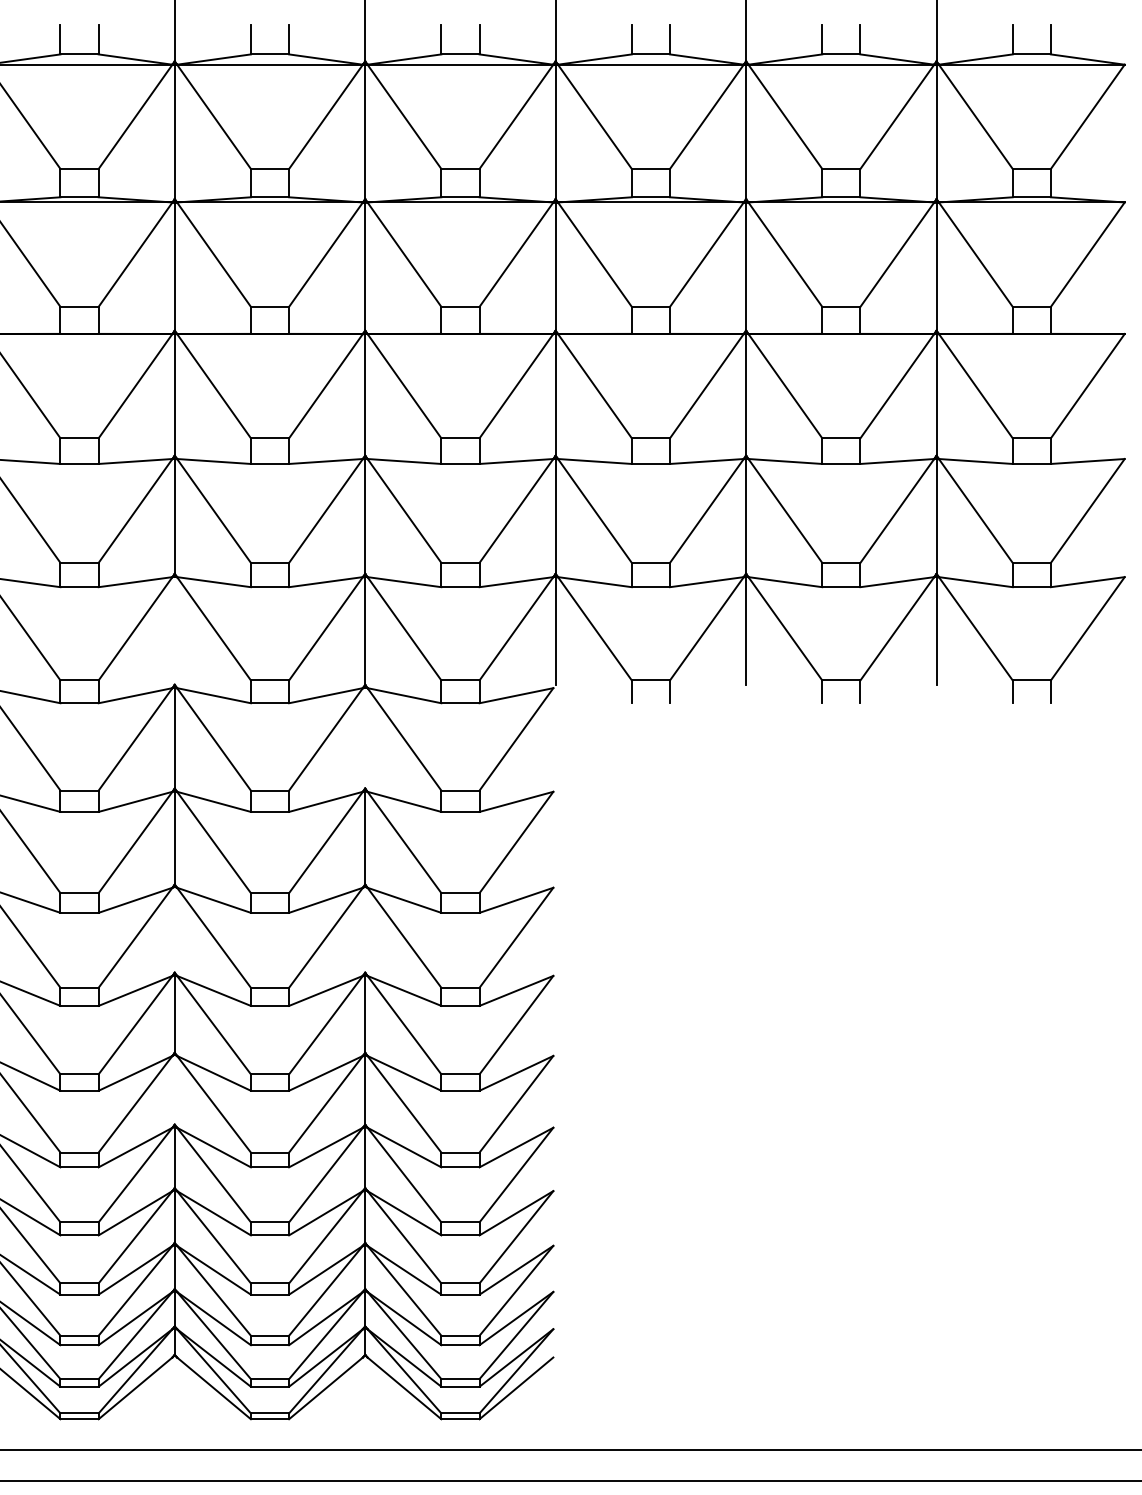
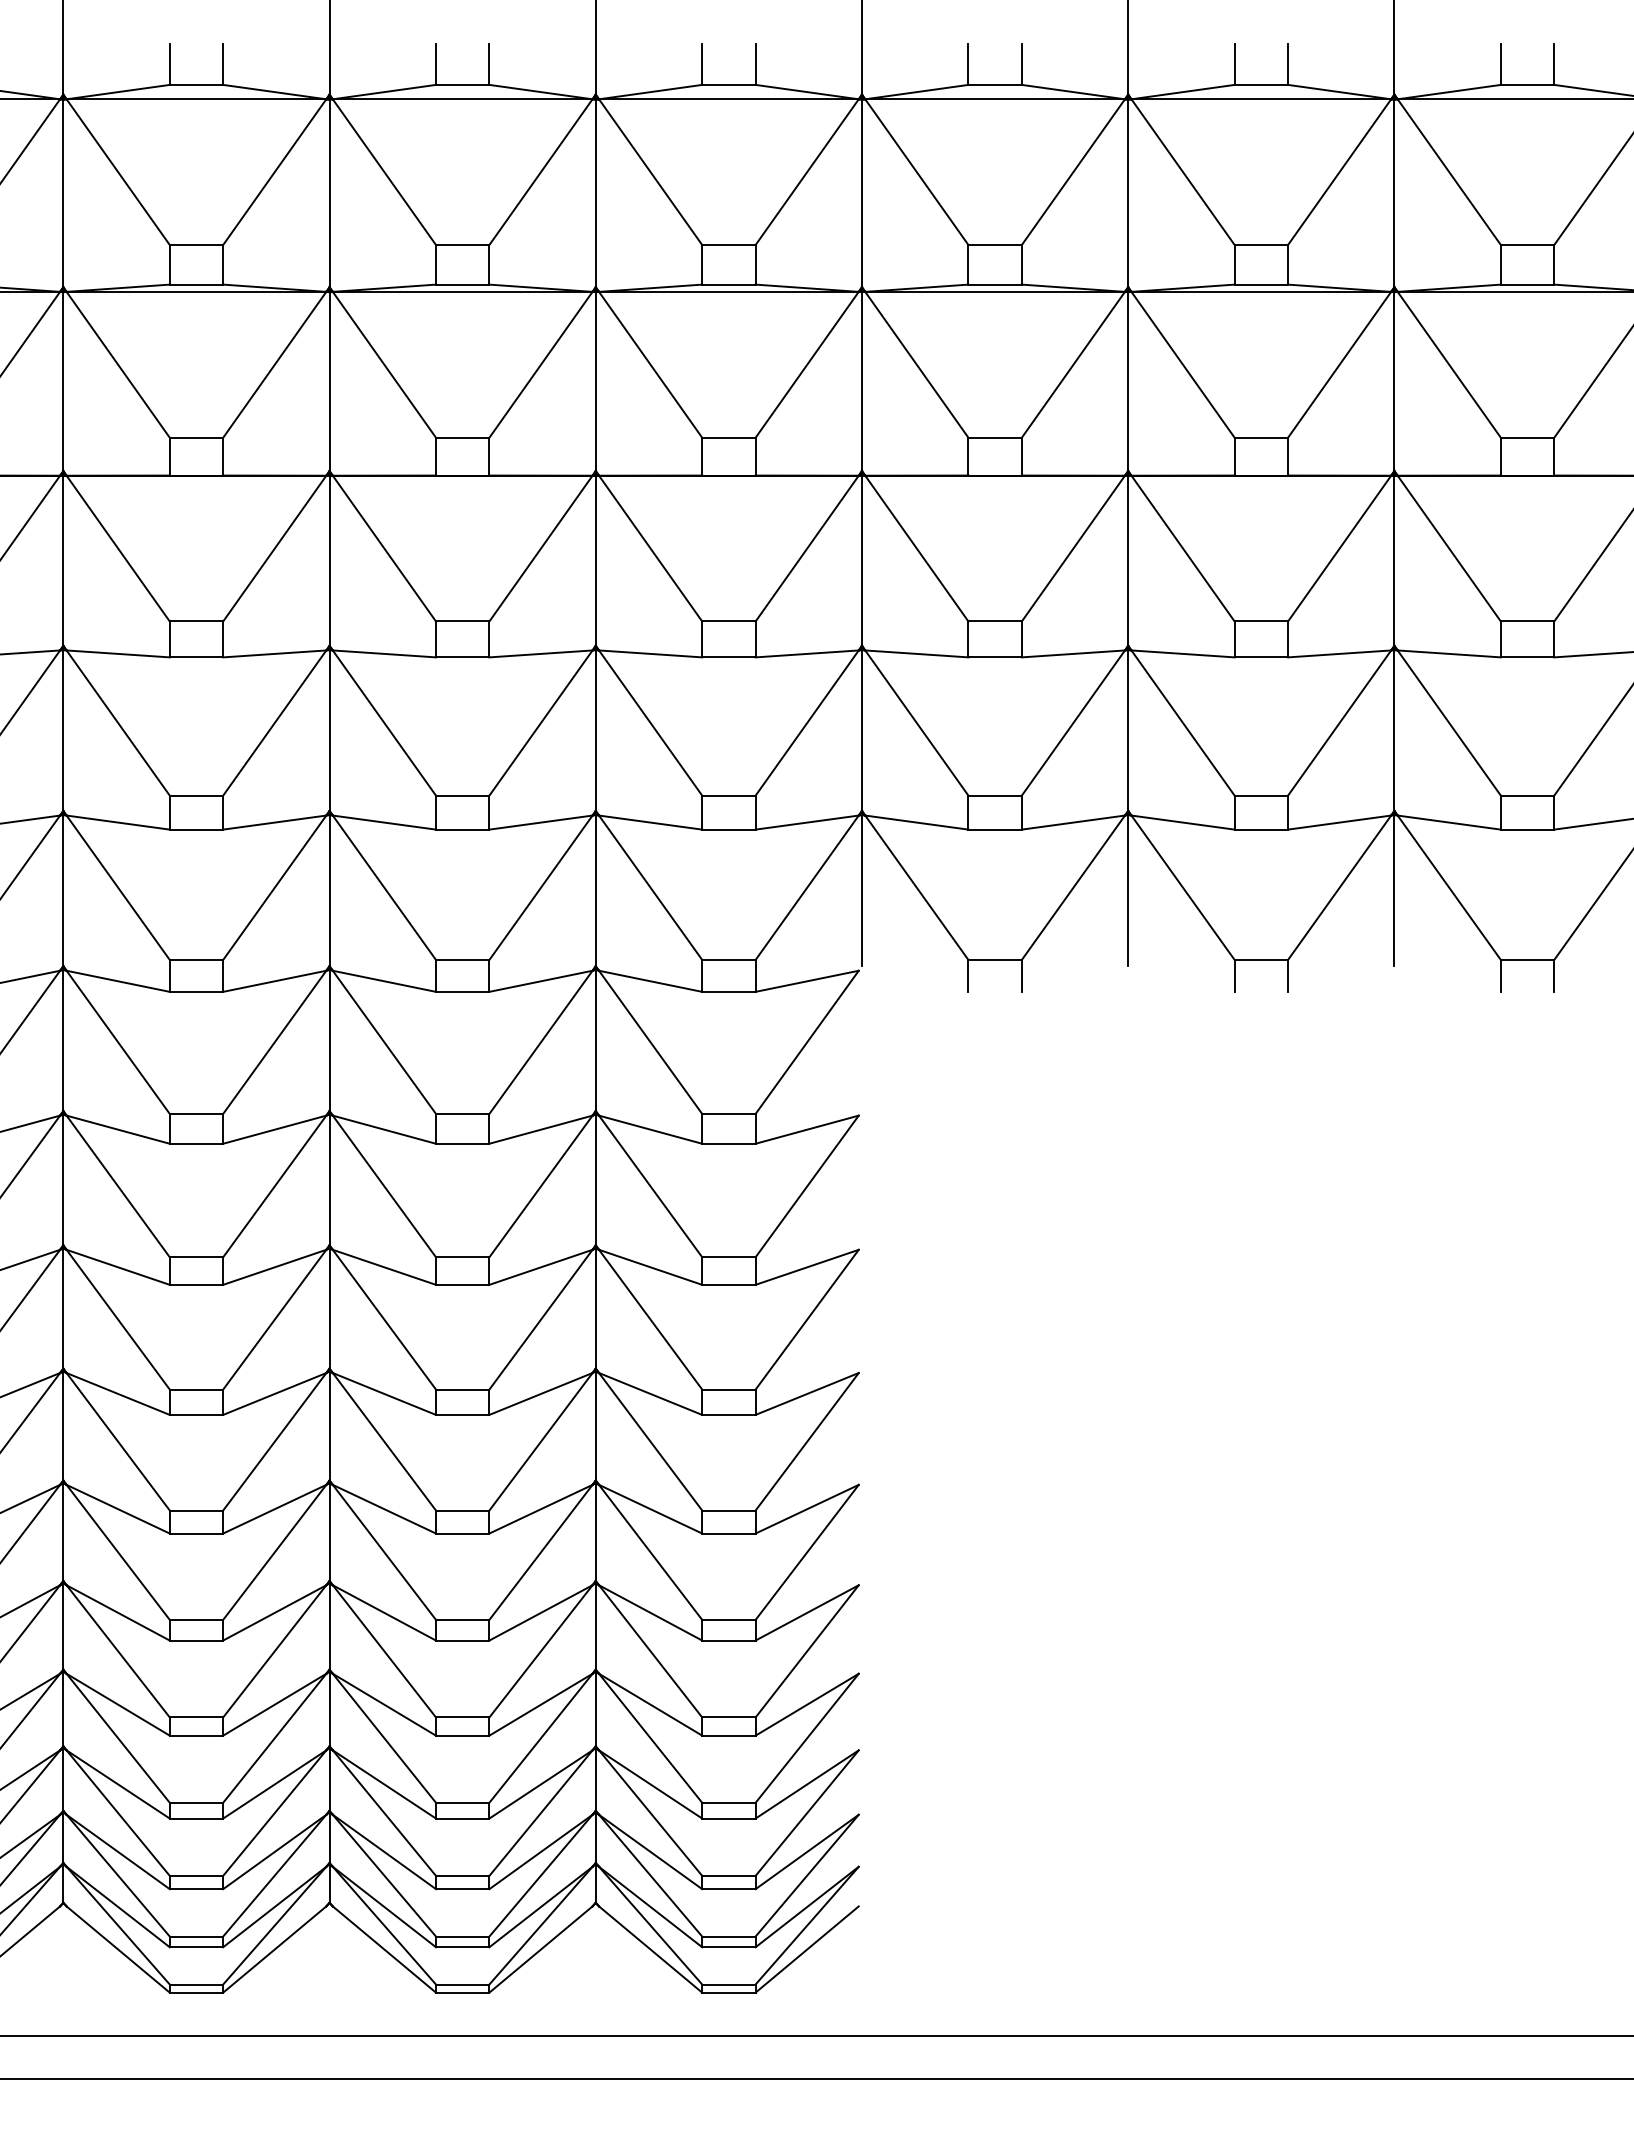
line: (174, 630) -> (329, 890), added
line: (365, 738) -> (595, 1040), added
line: (174, 929) -> (329, 1308), added
line: (365, 929) -> (595, 1308), added
line: (174, 1089) -> (329, 1531), added

